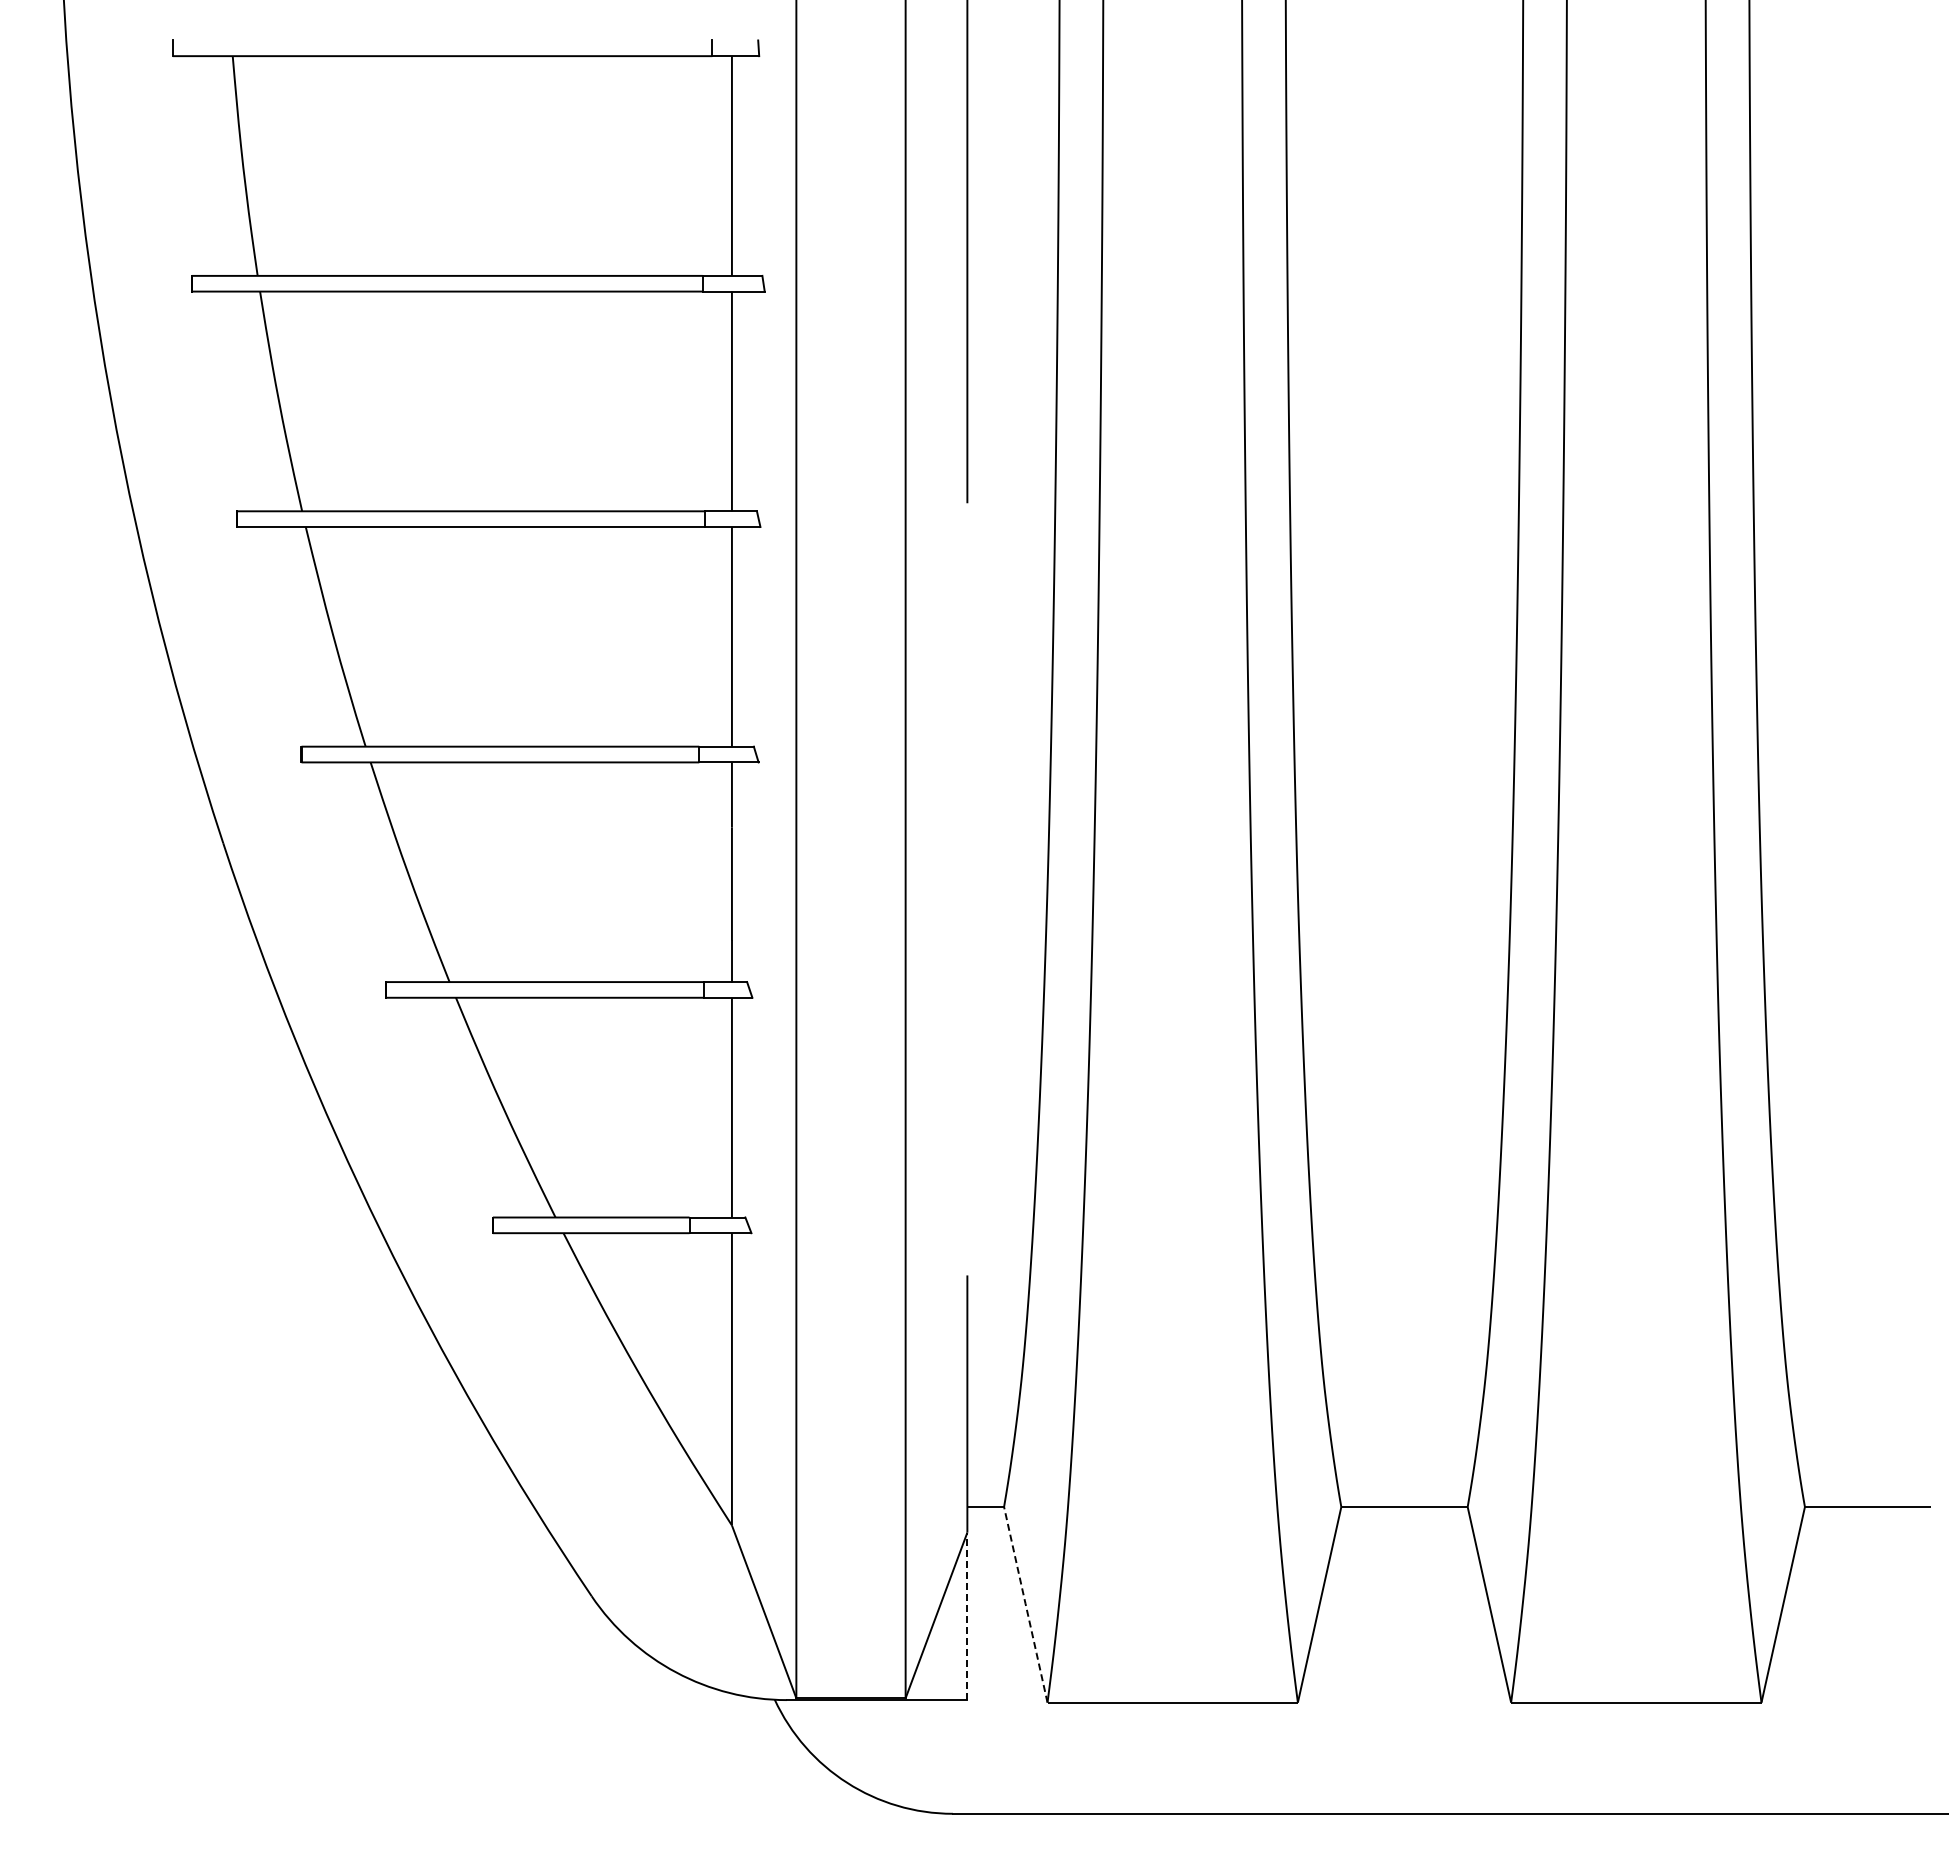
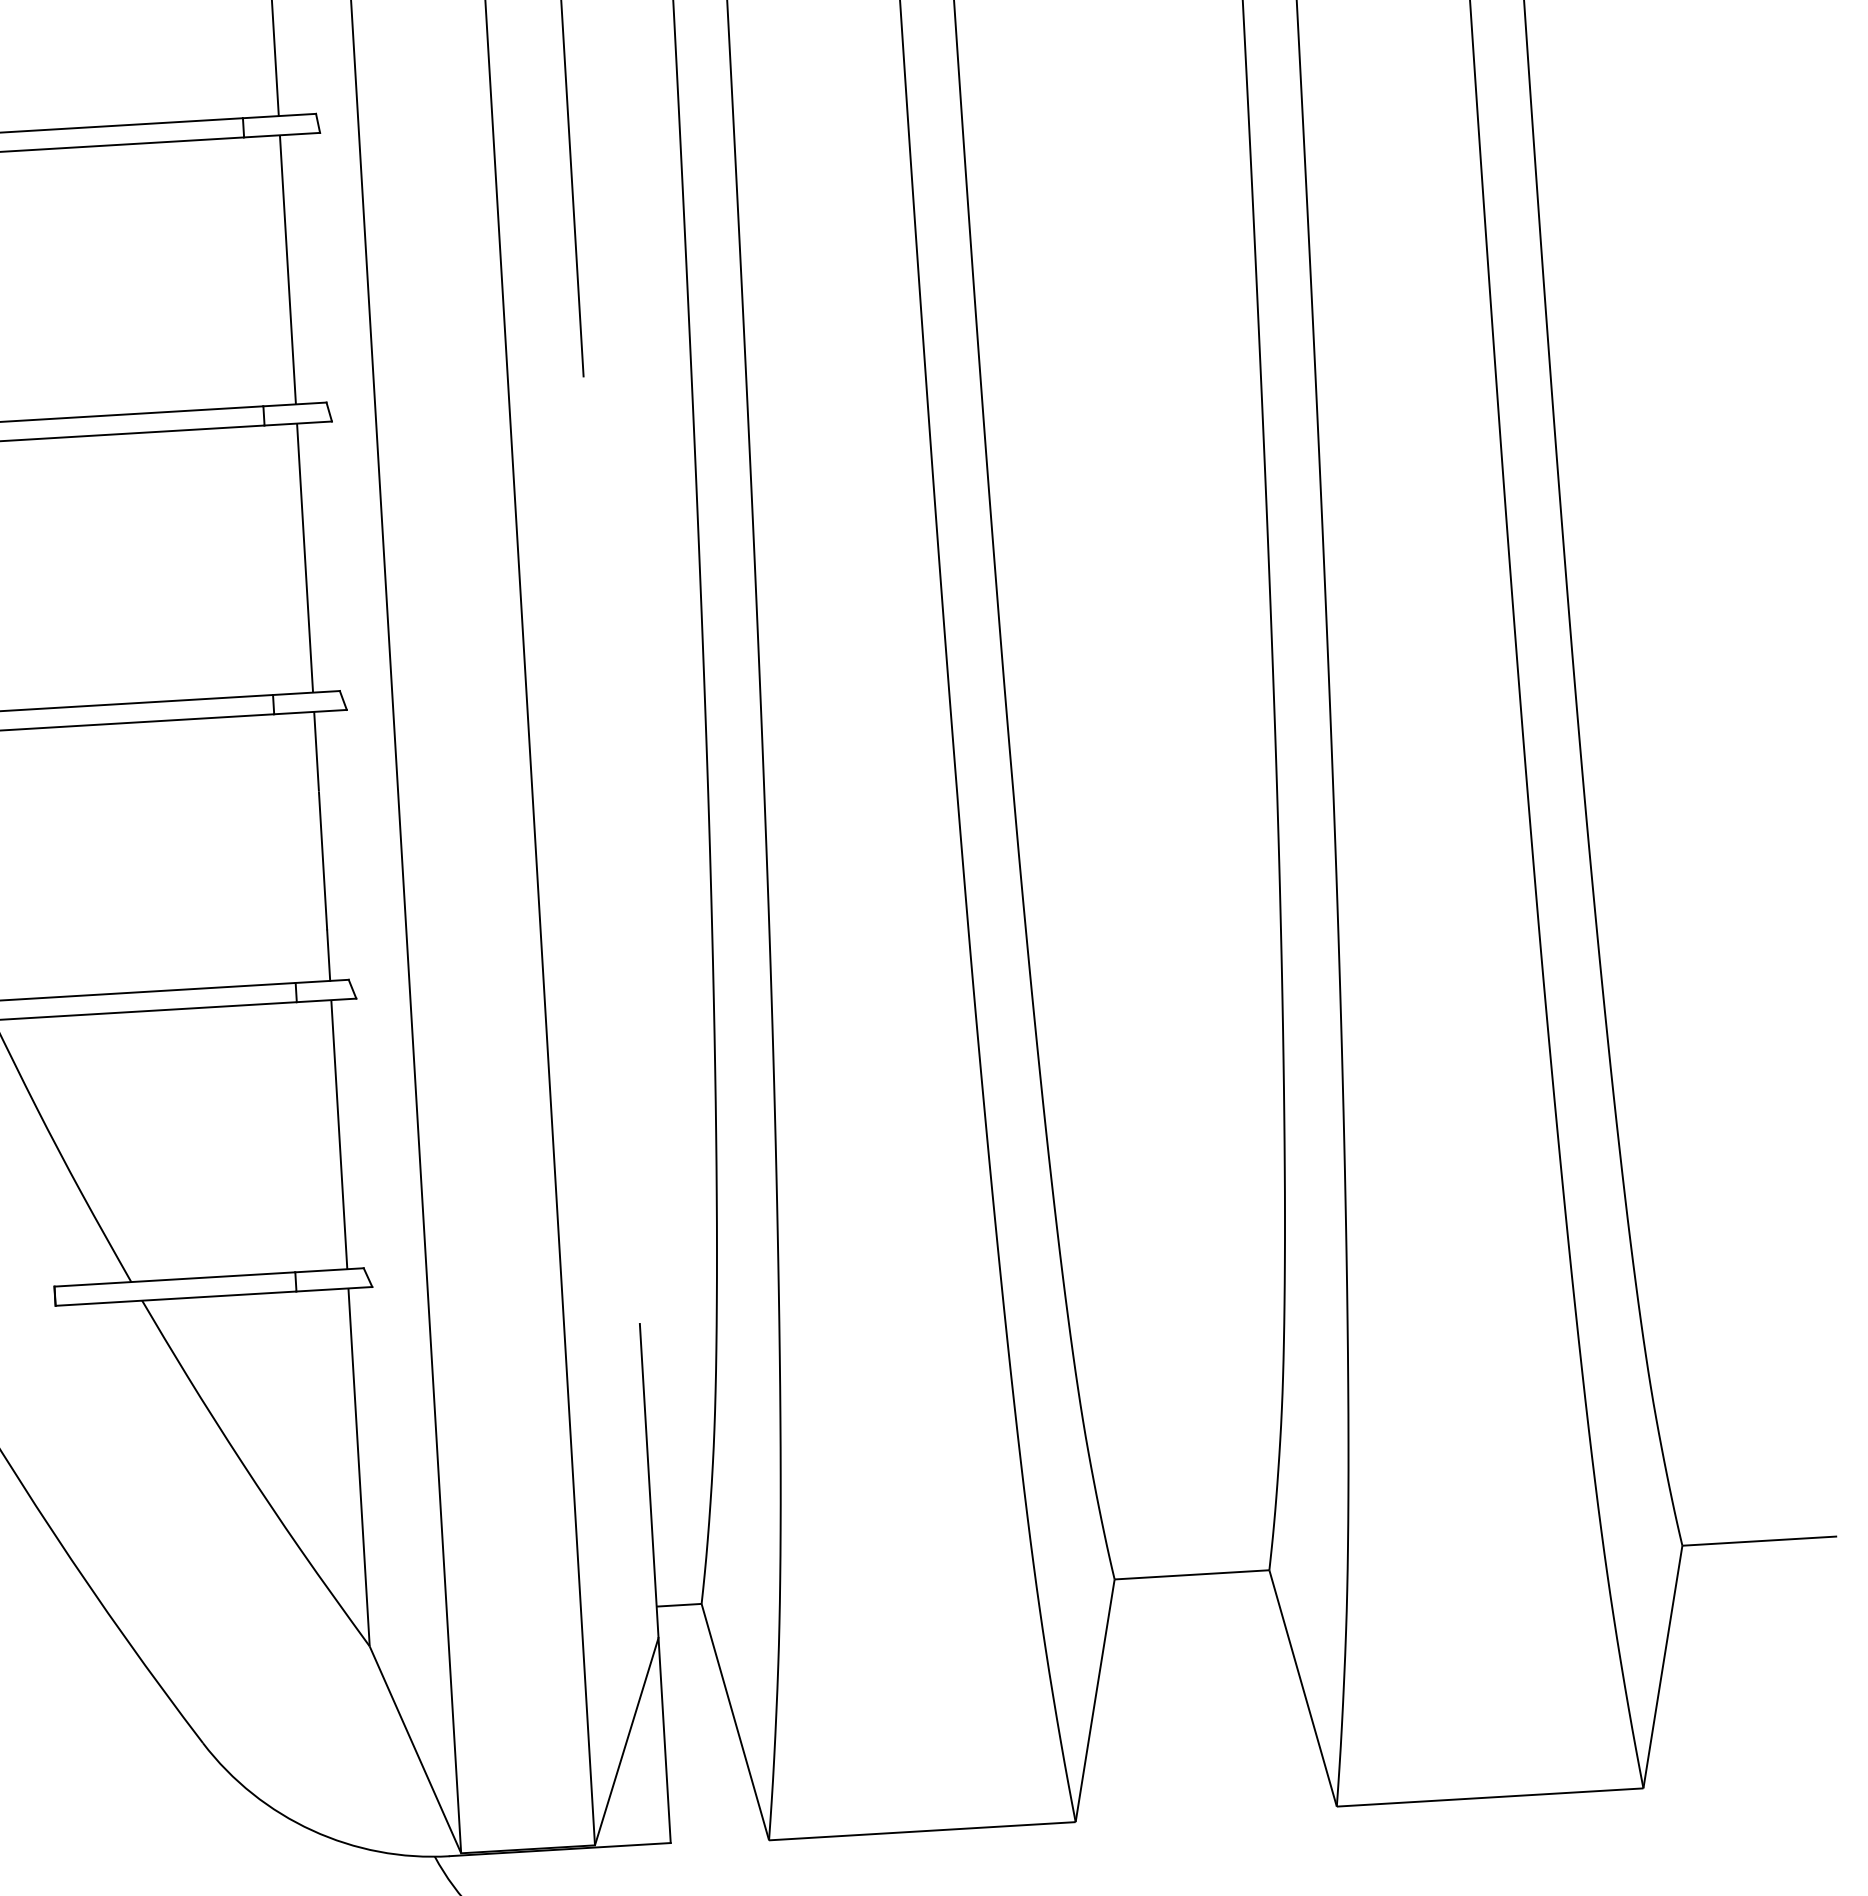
line: (1025, 1604) -> (734, 1721), dashed -> solid
line: (967, 1616) -> (664, 1740), dashed -> solid

